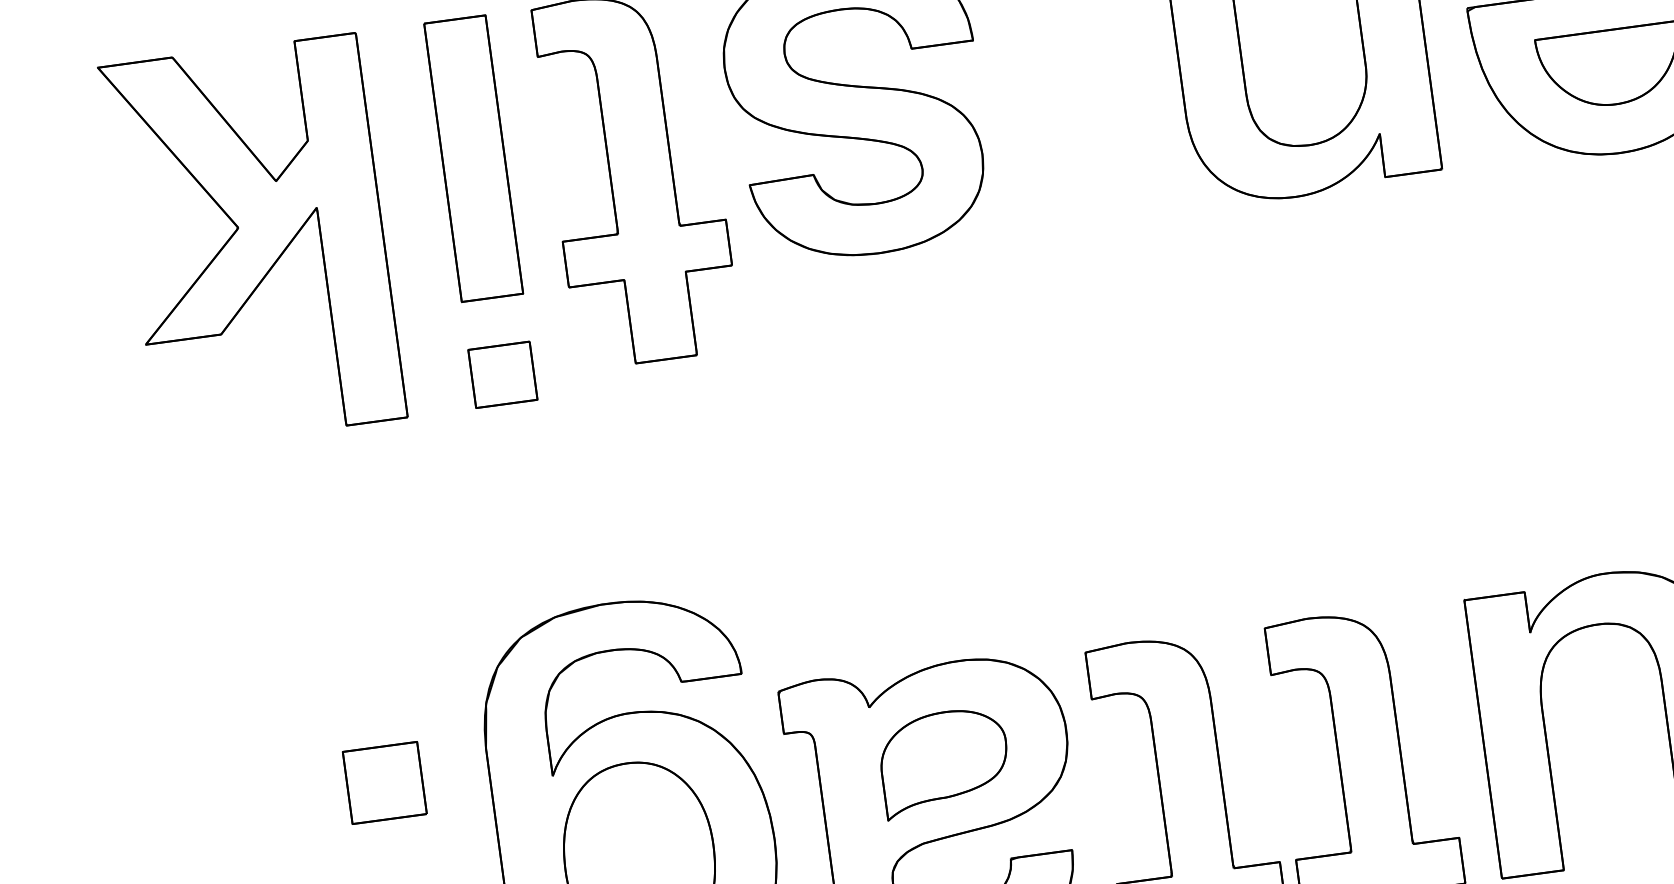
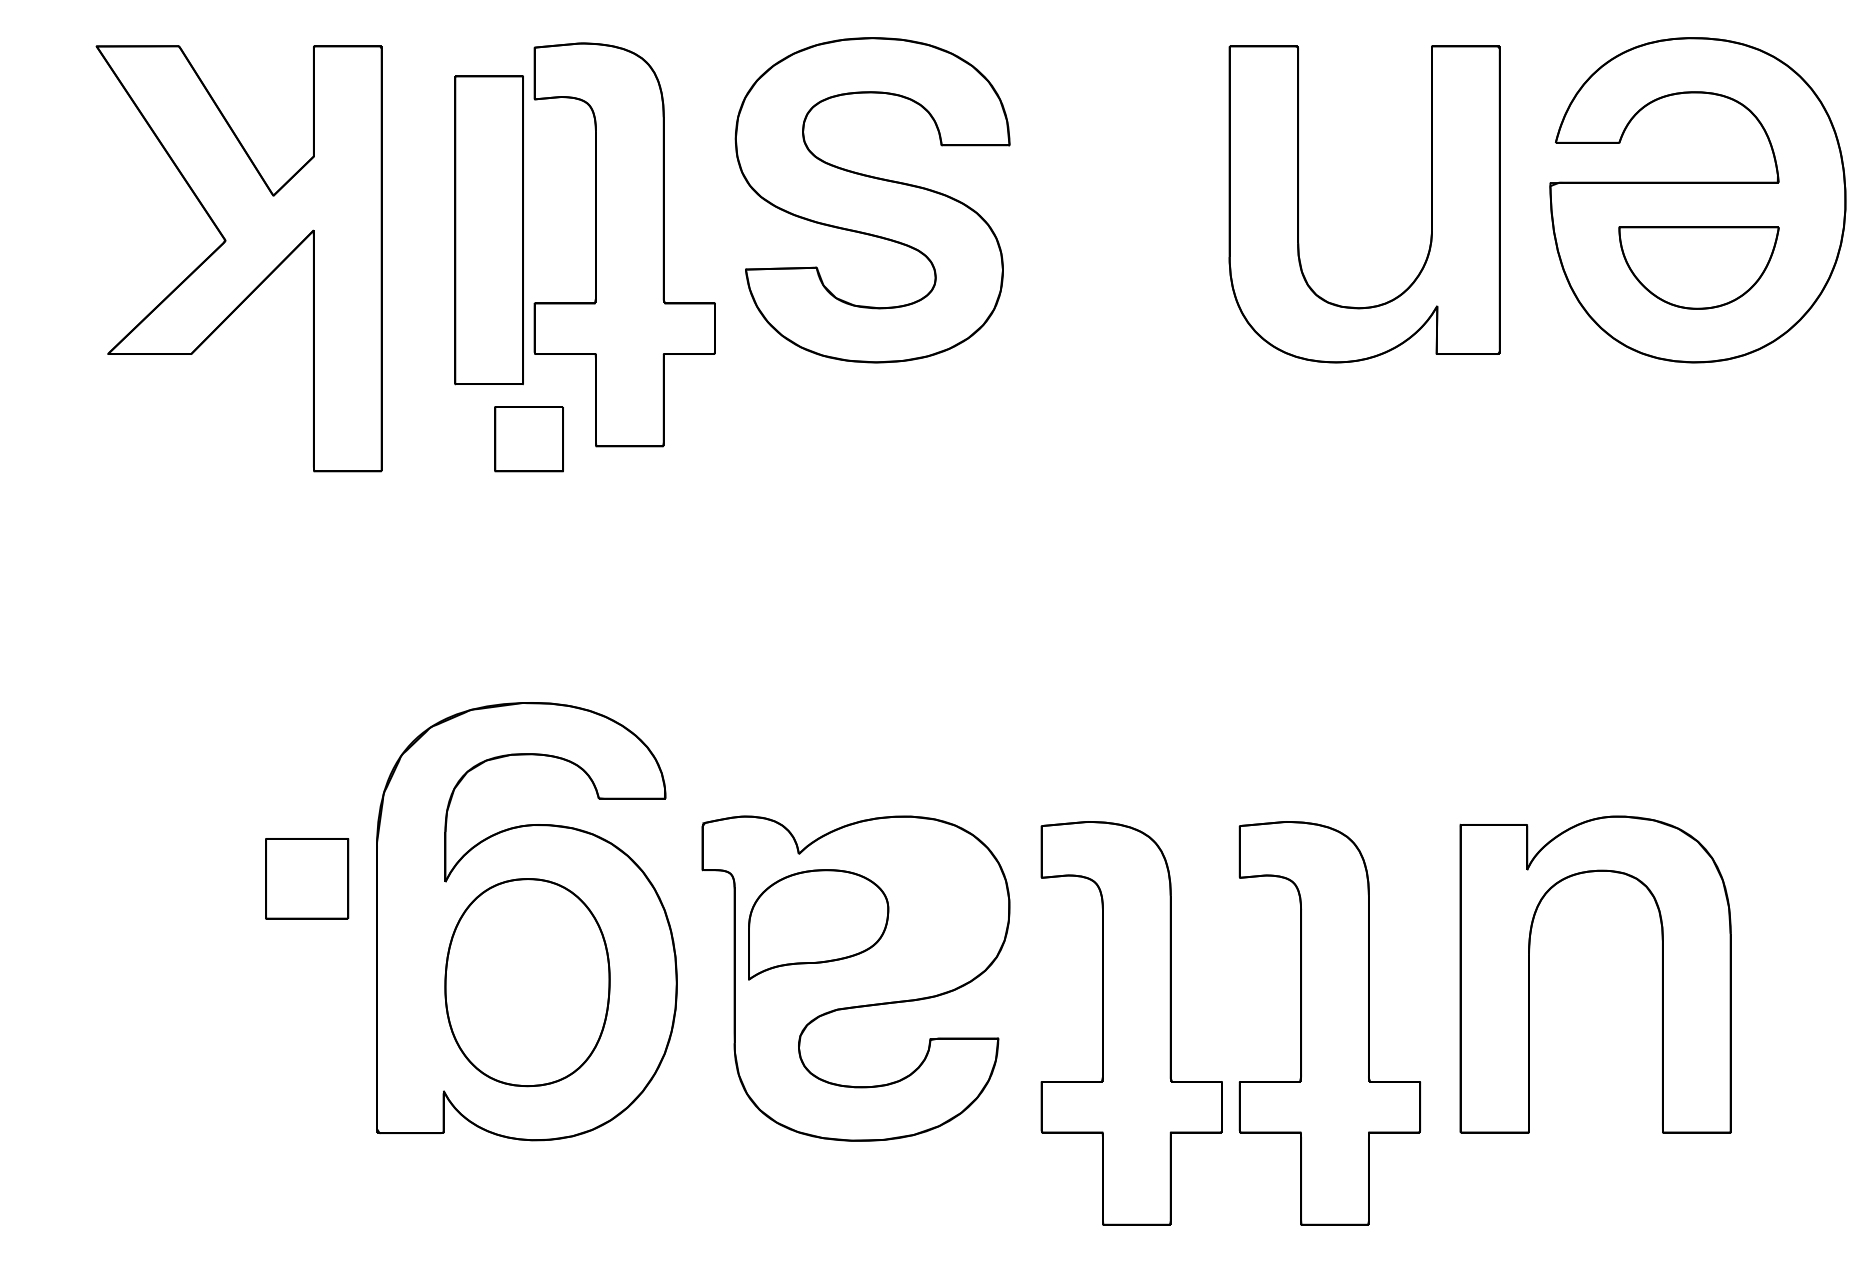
part: (473, 158) -> (488, 230), moved
part: (252, 242) -> (238, 258), moved
part: (502, 375) -> (528, 439), moved
part: (944, 762) -> (818, 924), moved
part: (385, 782) -> (307, 878), moved

